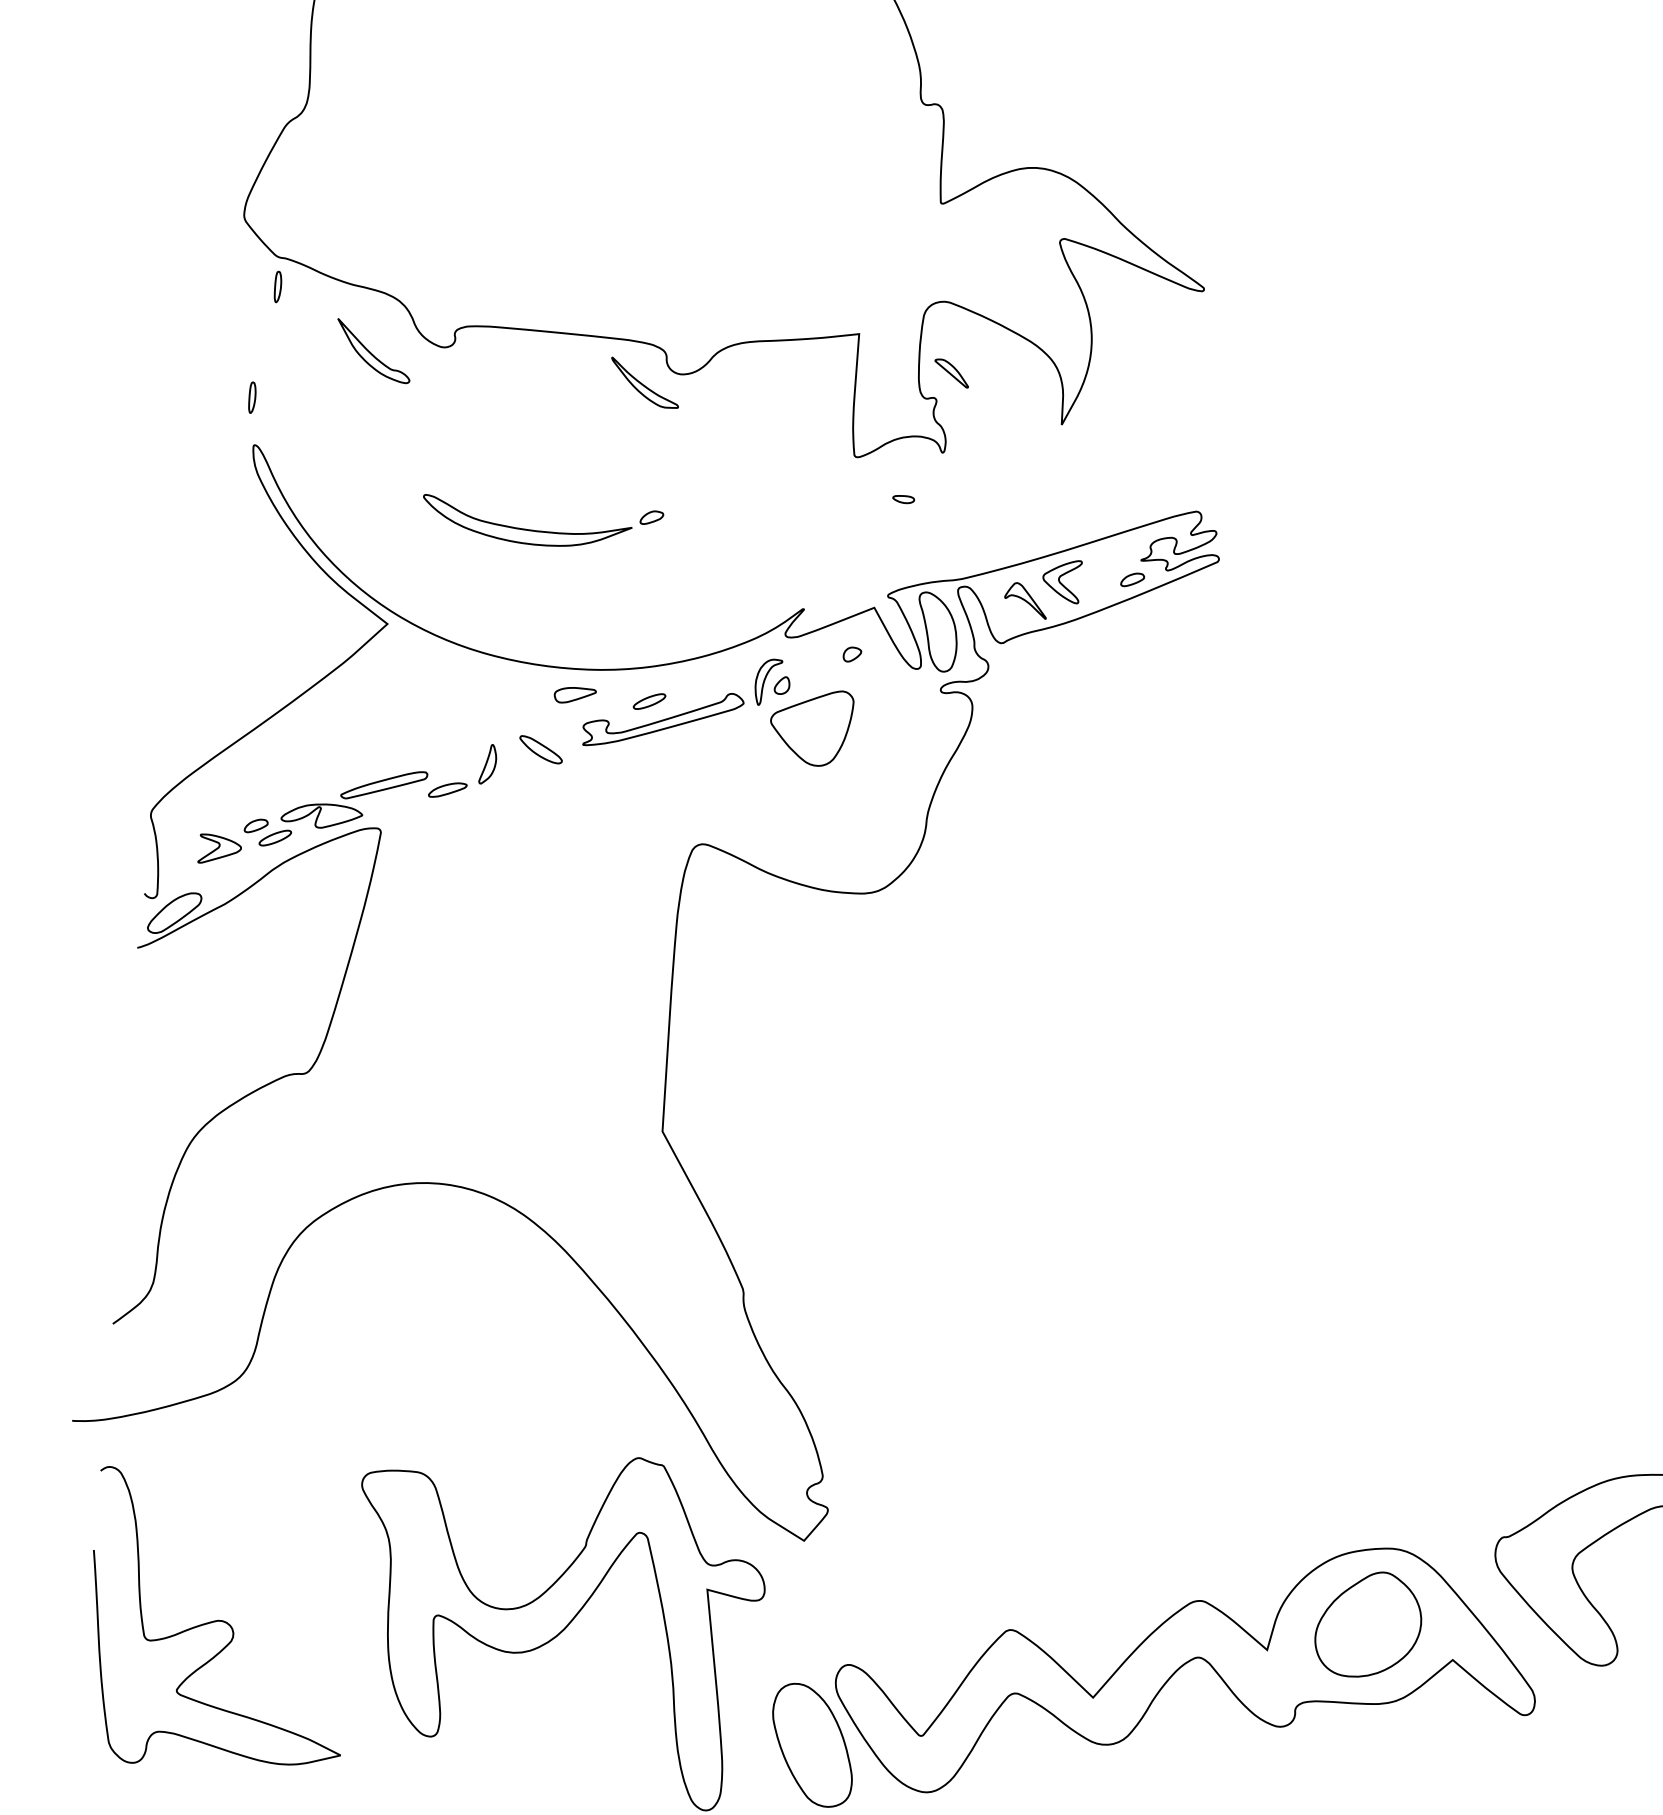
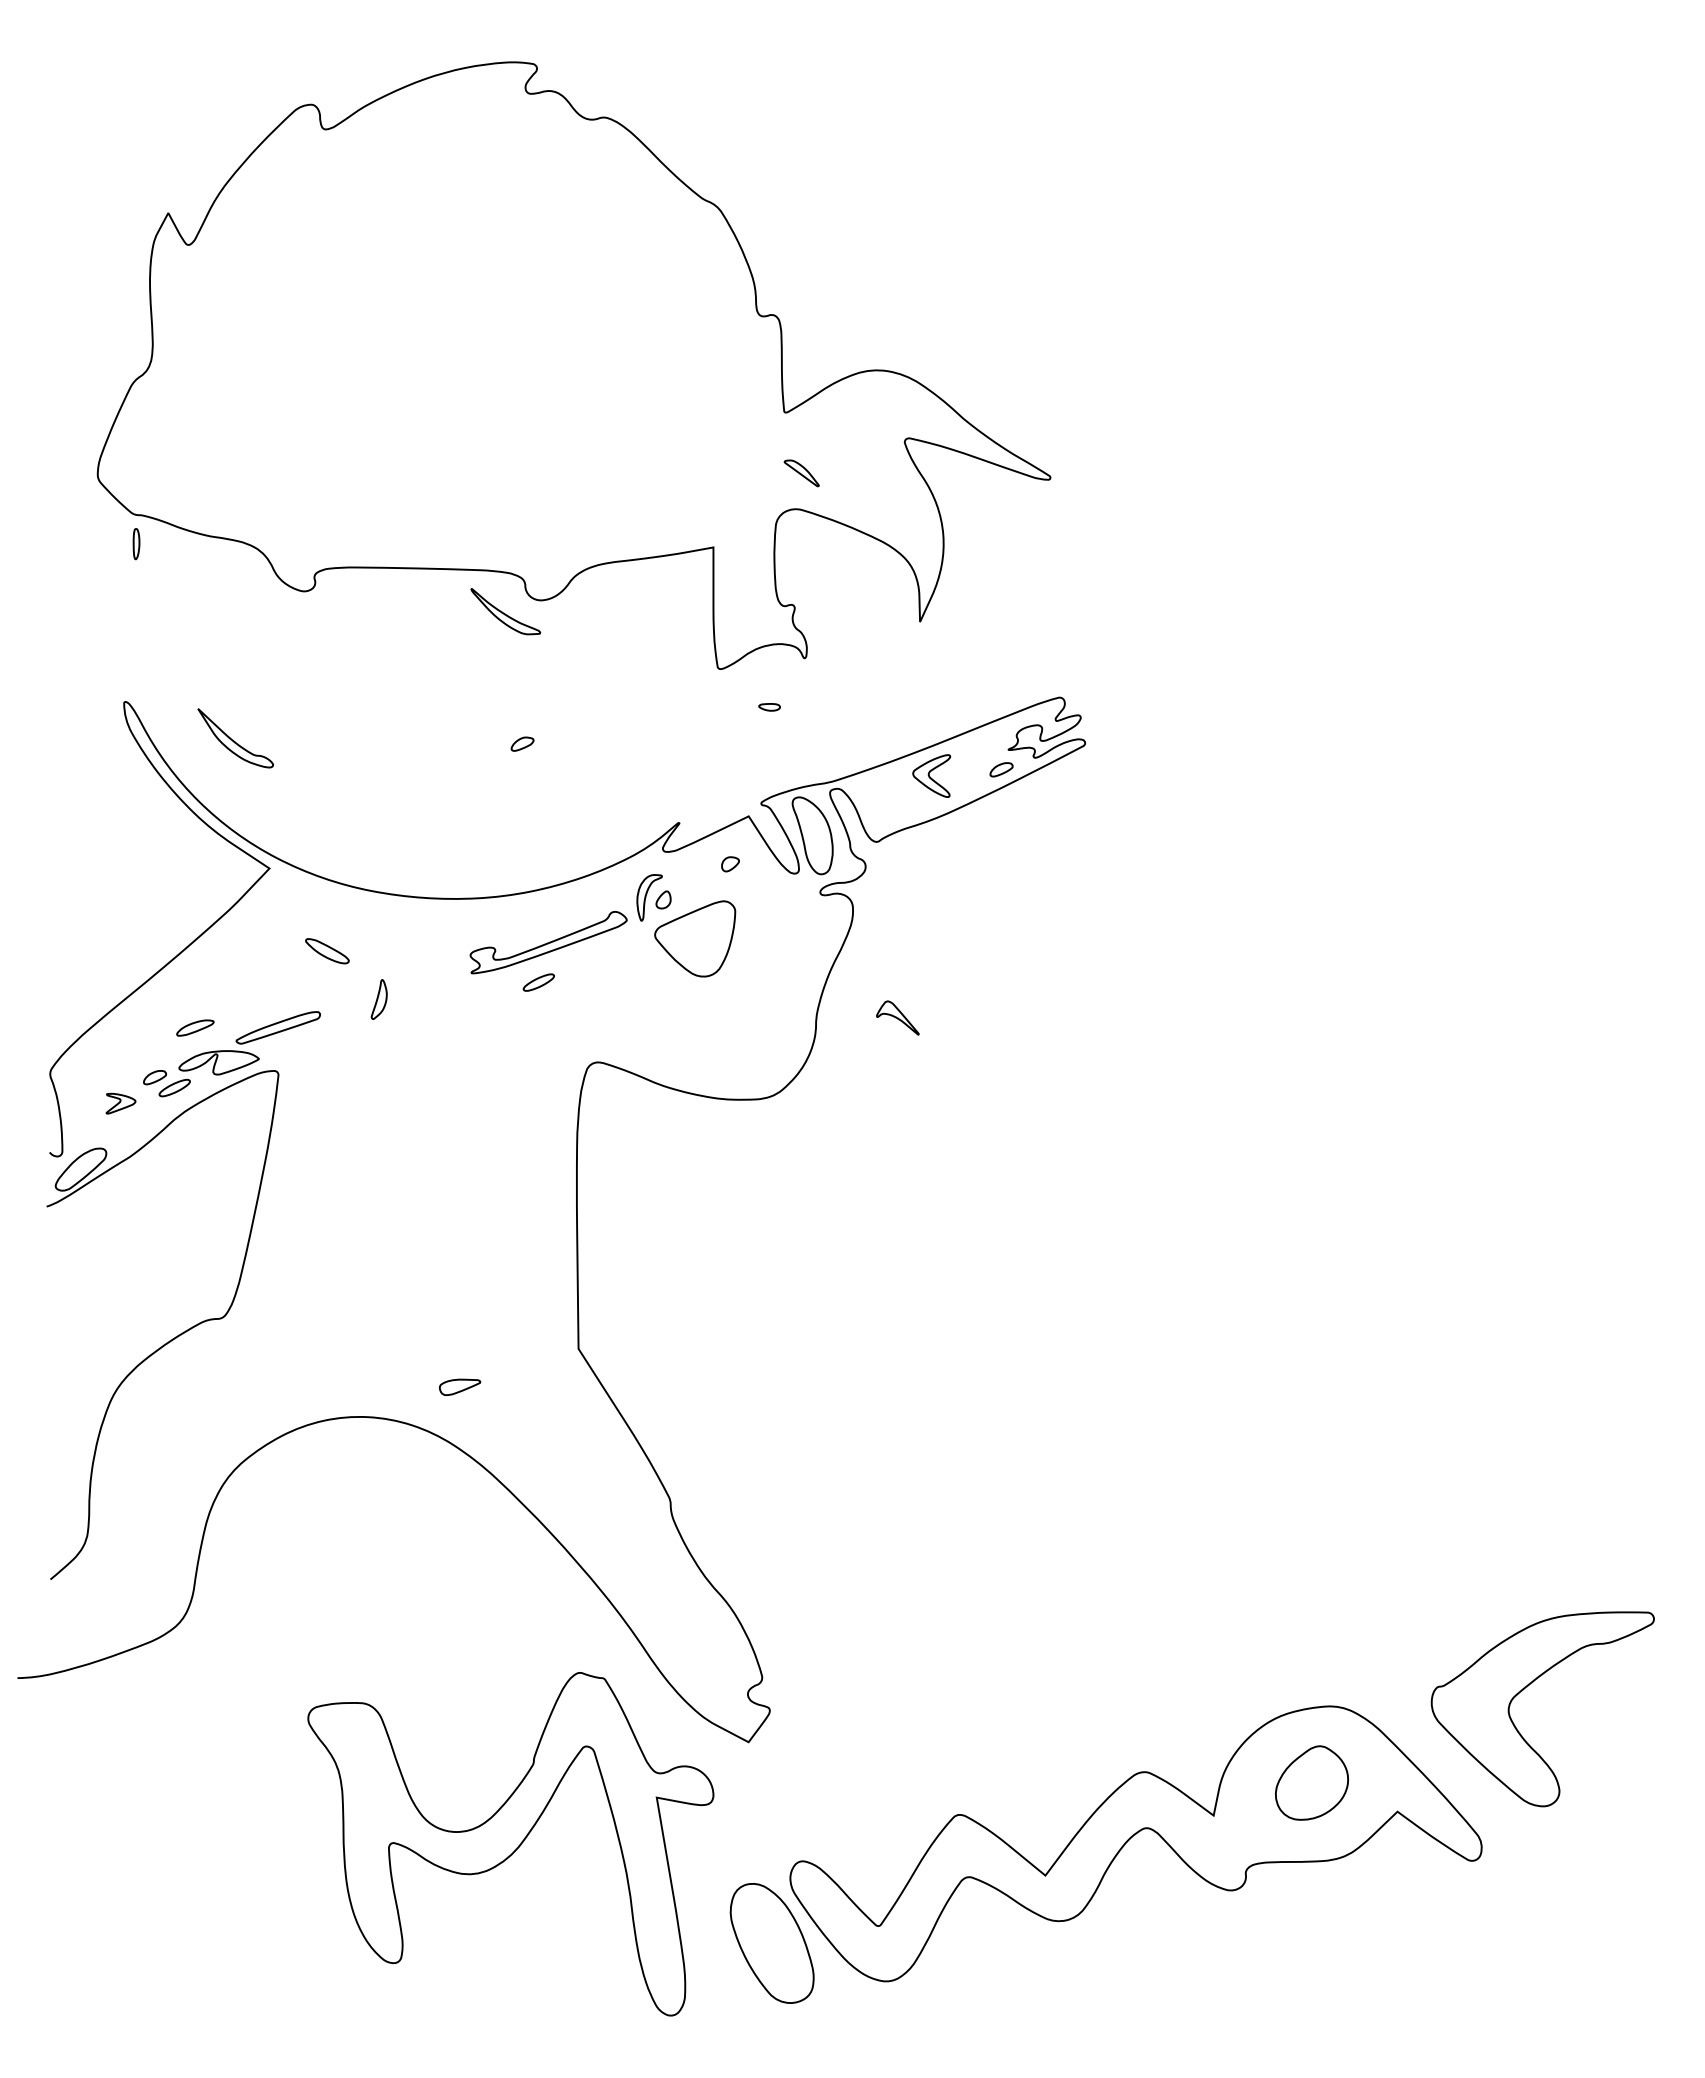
part: (373, 351) -> (235, 738), moved
part: (951, 373) -> (801, 473), moved
part: (252, 397) -> (119, 655), removed
part: (526, 523) -> (399, 758), removed
part: (1025, 600) -> (897, 1017), moved
part: (575, 694) -> (460, 1386), moved
part: (649, 701) -> (538, 982), moved
part: (541, 750) -> (327, 951), moved
part: (447, 789) -> (195, 1027), moved
part: (219, 849) -> (120, 1103), size x0.7
curve: (219, 1621) -> (177, 1865), removed
part: (1368, 1624) -> (1311, 1782), size x0.7

